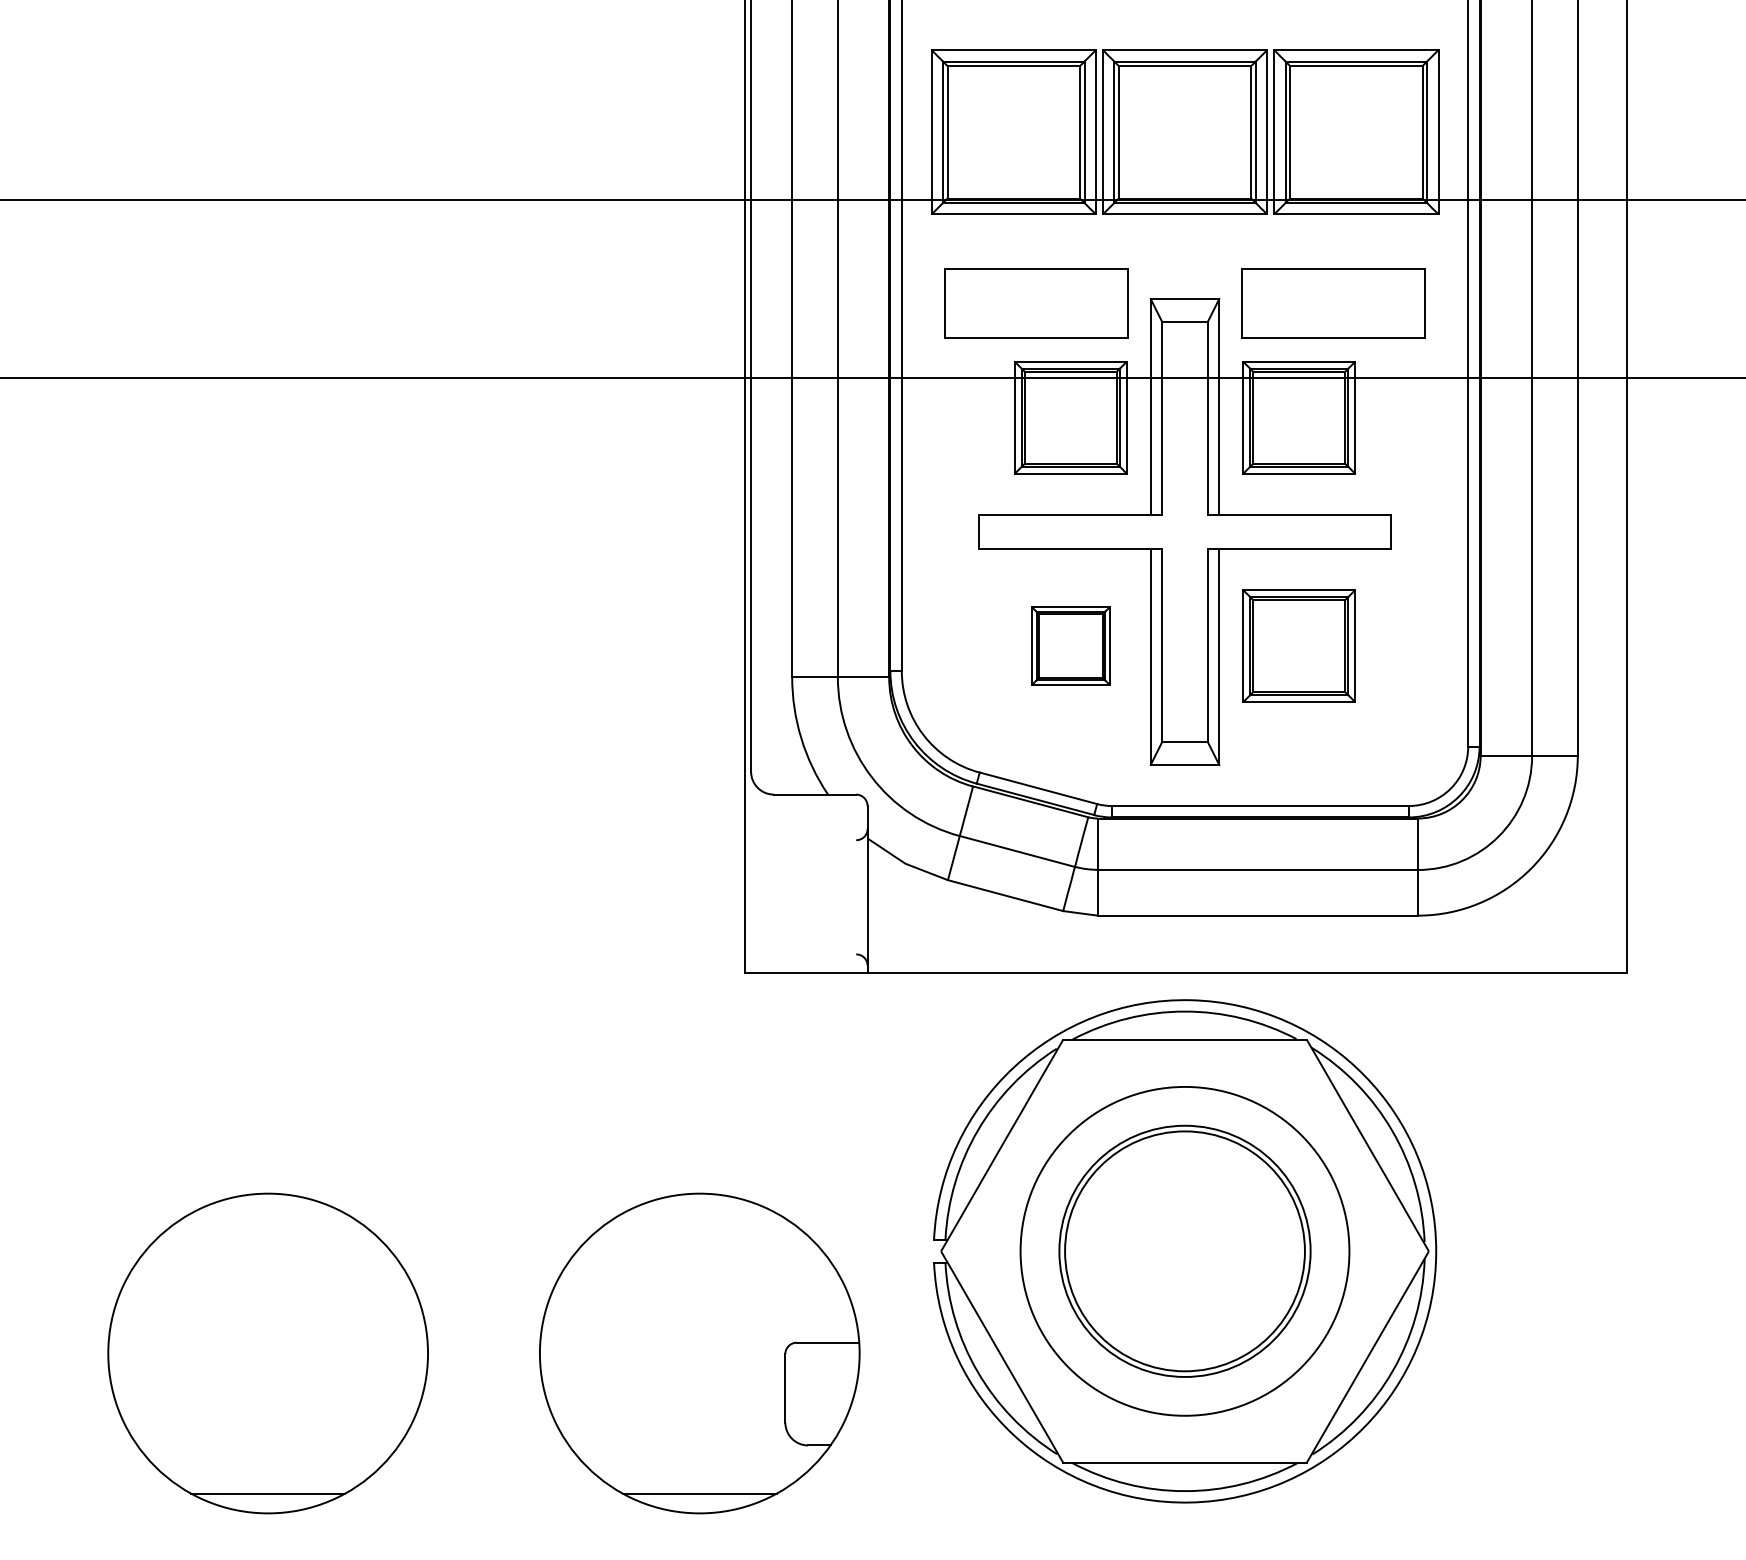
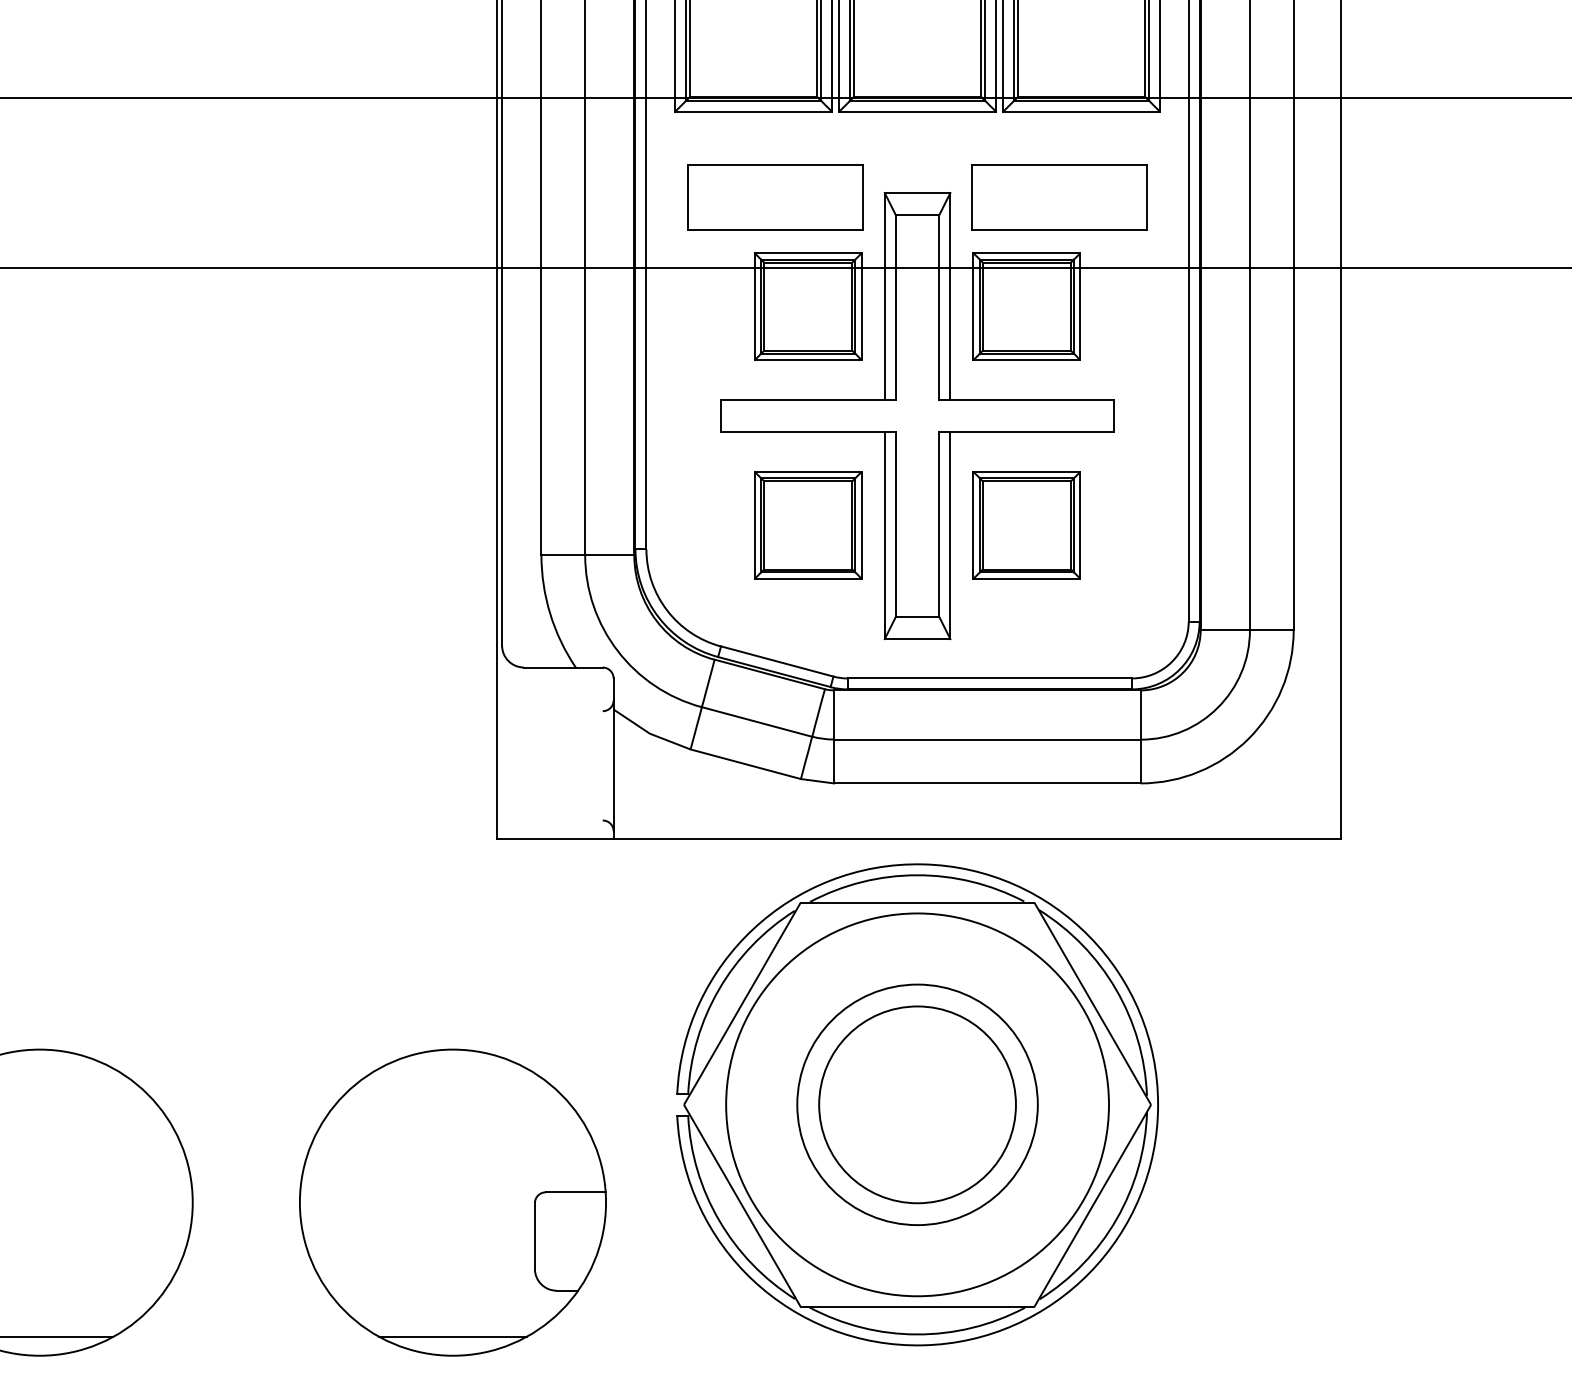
part: (1070, 645) -> (807, 524), size x1.43
circle: (1184, 1251) -> (917, 1104), size x0.62
circle: (1184, 1251) -> (917, 1104), size x1.67

